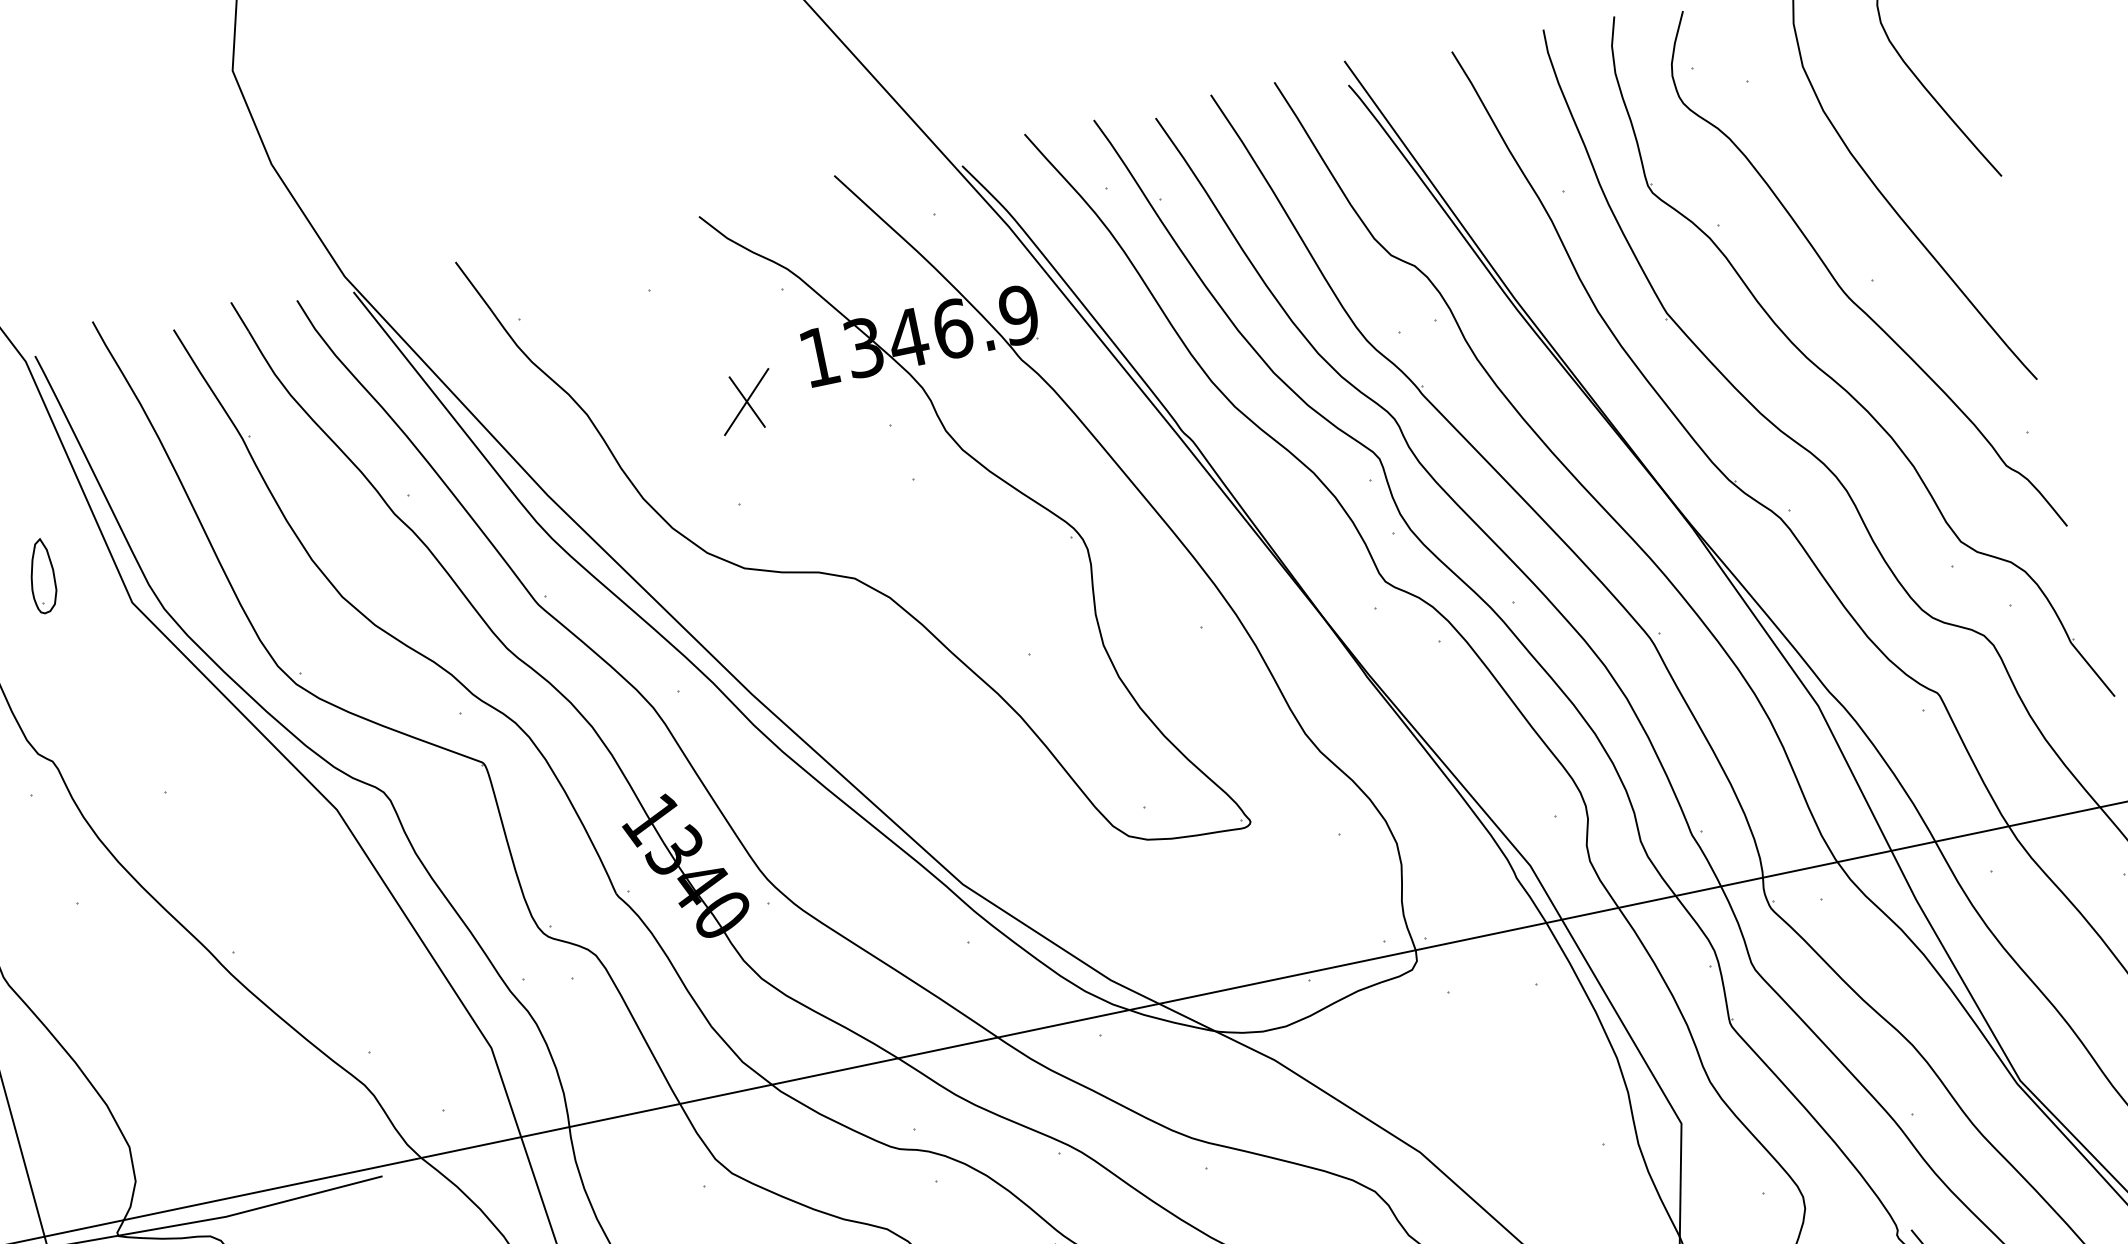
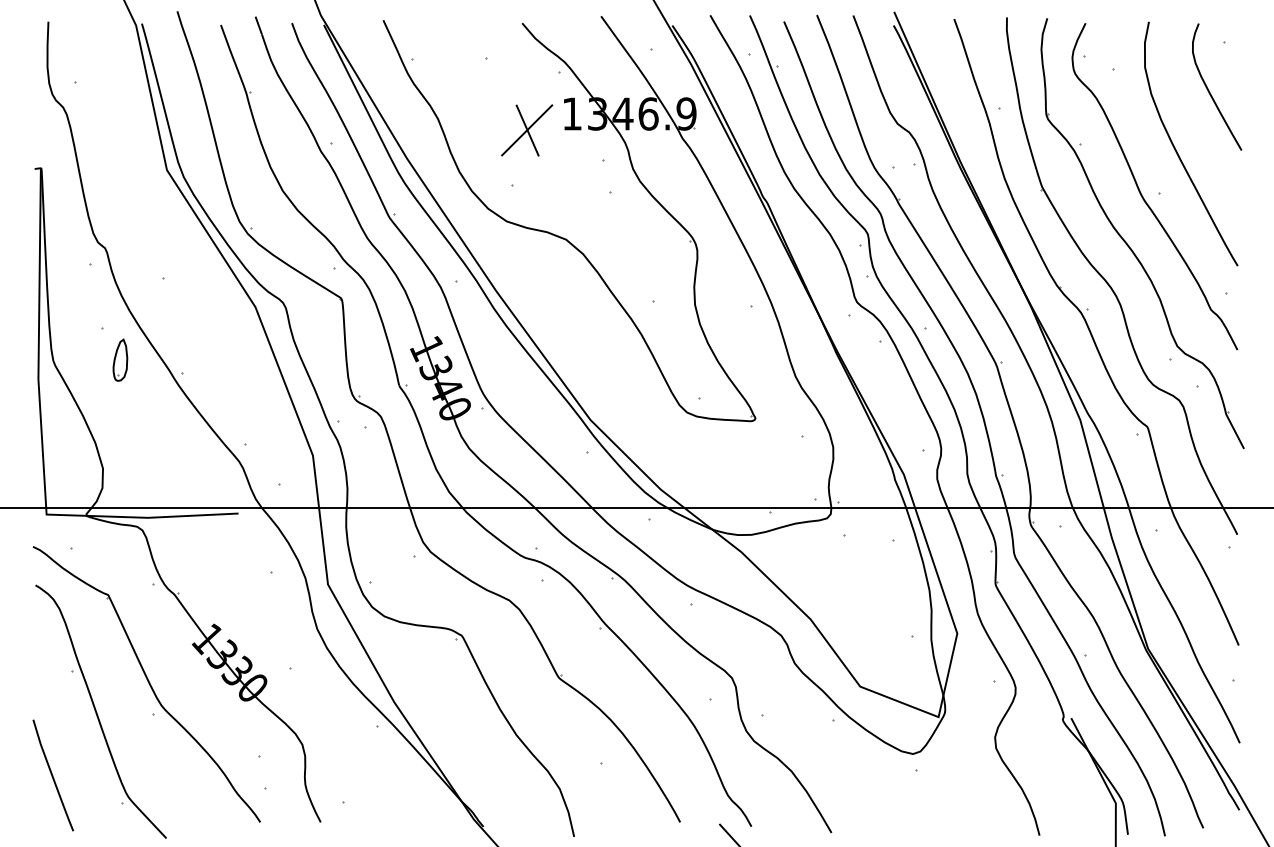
part: (745, 402) -> (526, 130), size x1.6
part: (41, 574) -> (120, 359), moved

